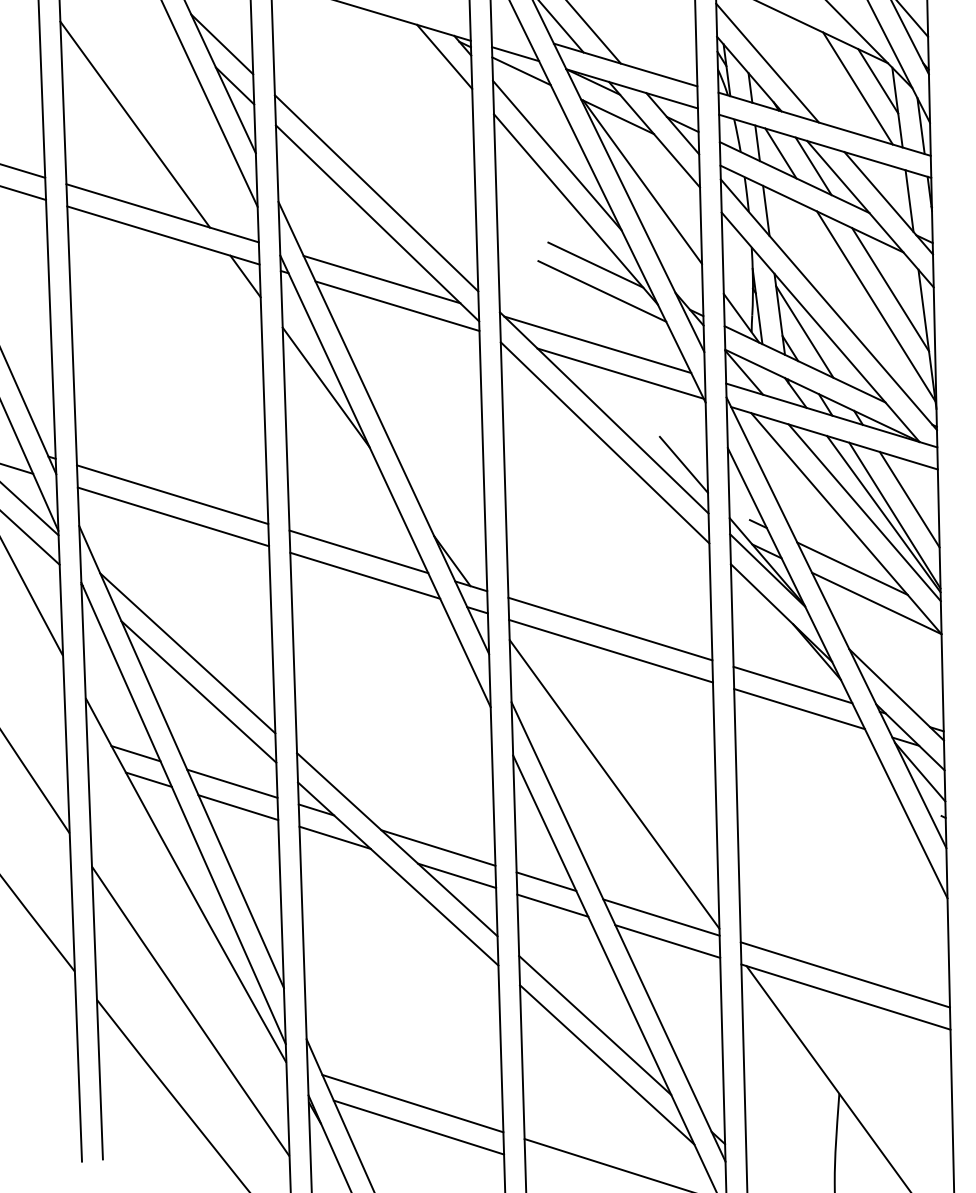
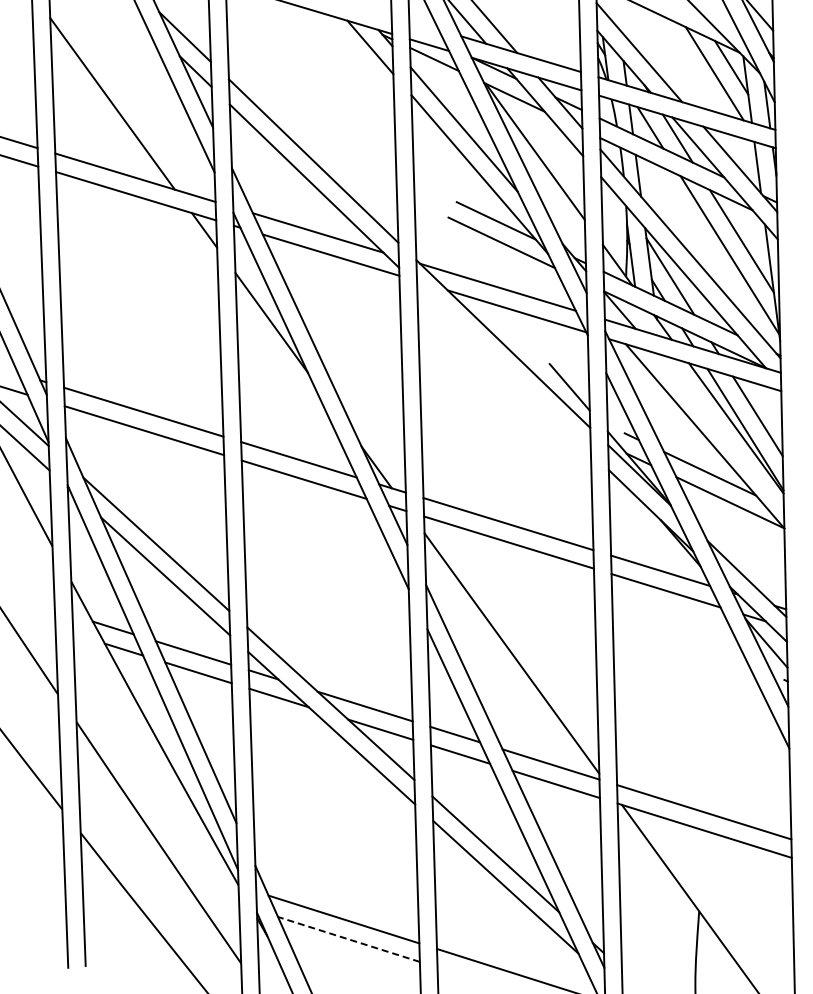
line: (604, 442) -> (503, 368), removed
line: (864, 511) -> (720, 426), removed
line: (418, 1127) -> (348, 939), solid -> dashed

